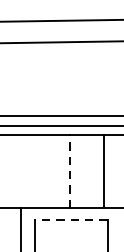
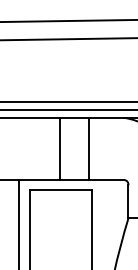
line: (70, 170) -> (60, 148), dashed -> solid
line: (70, 220) -> (60, 190), dashed -> solid

